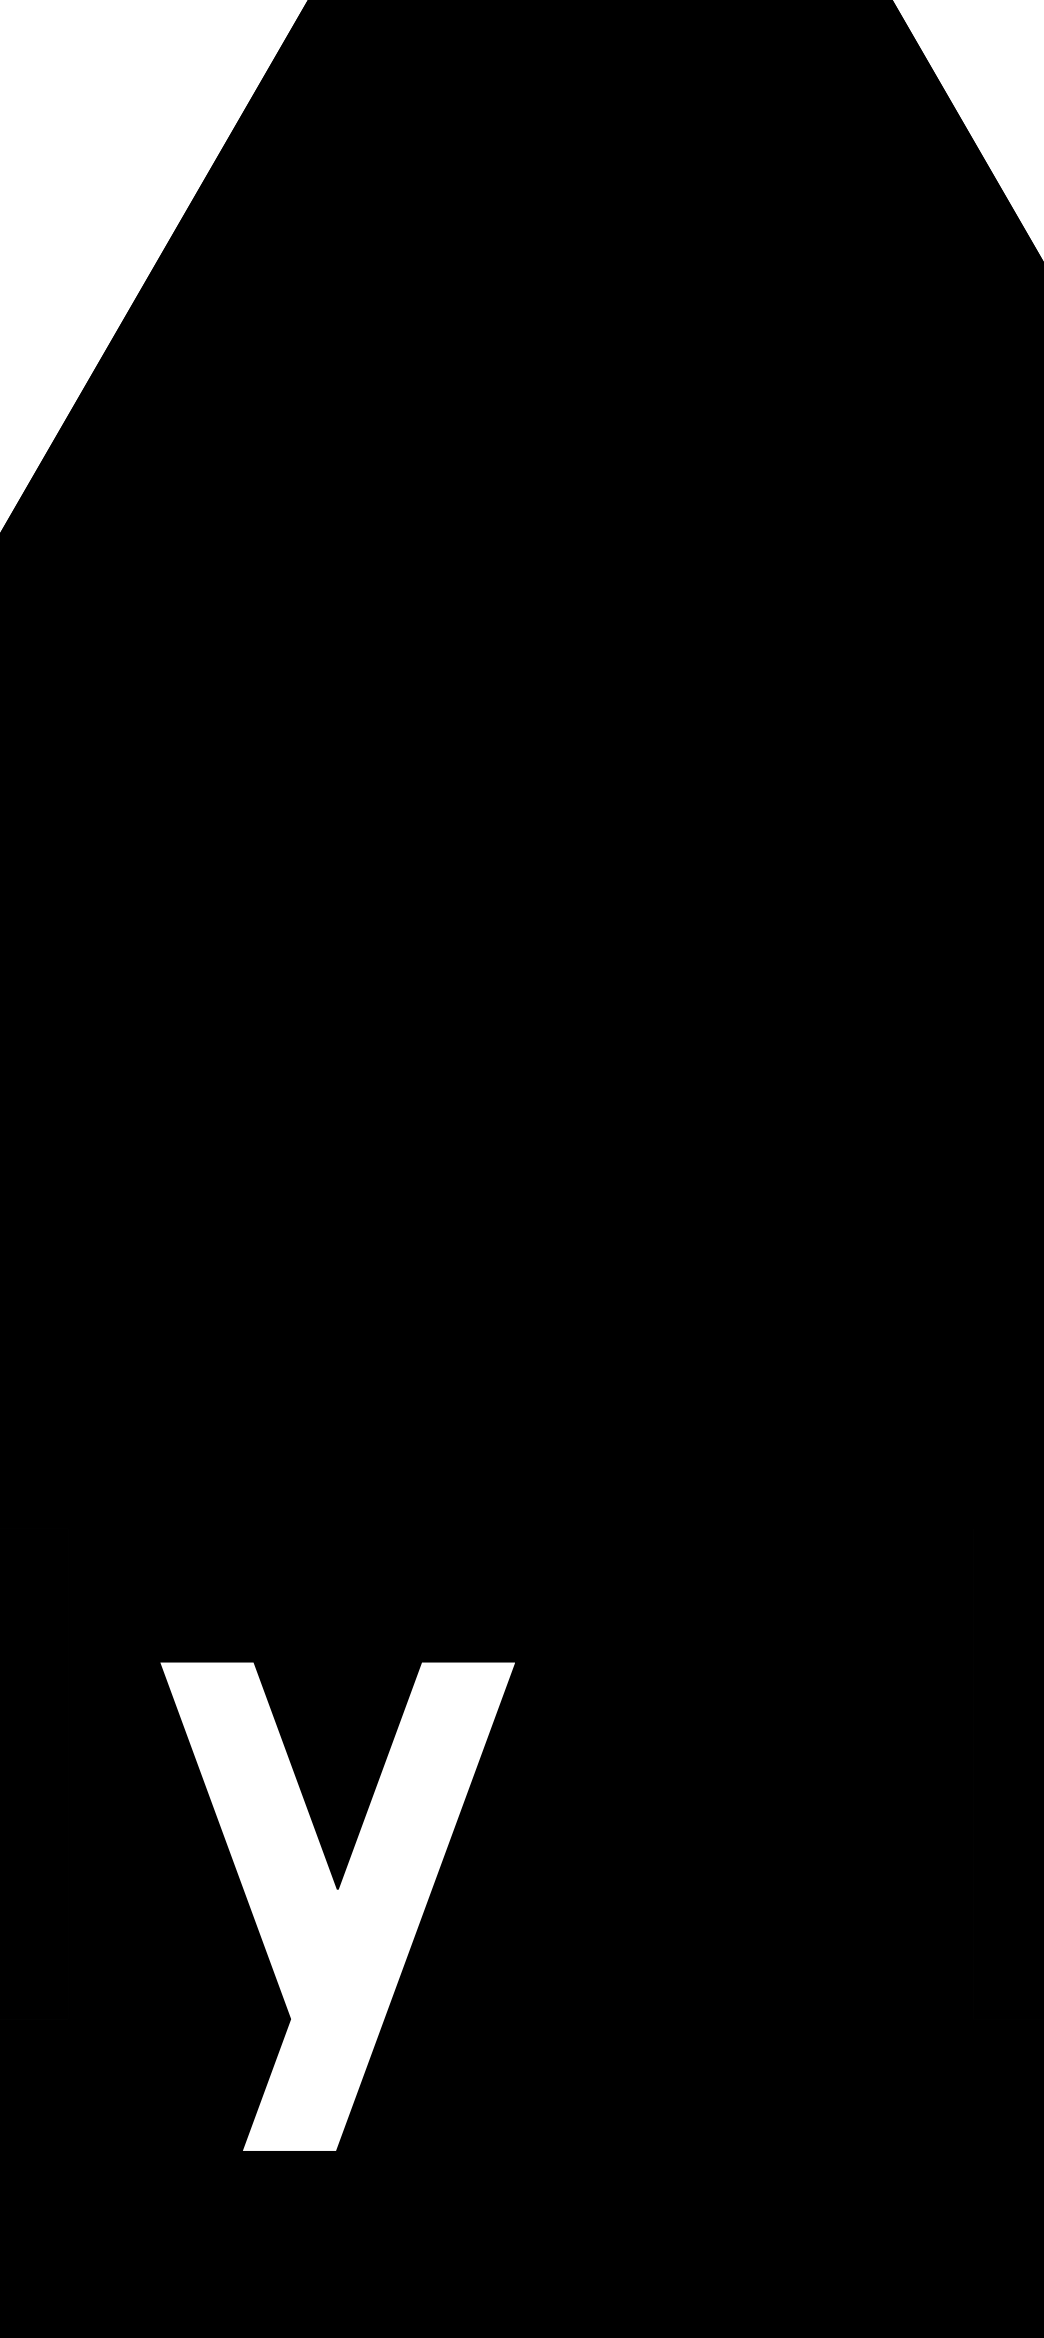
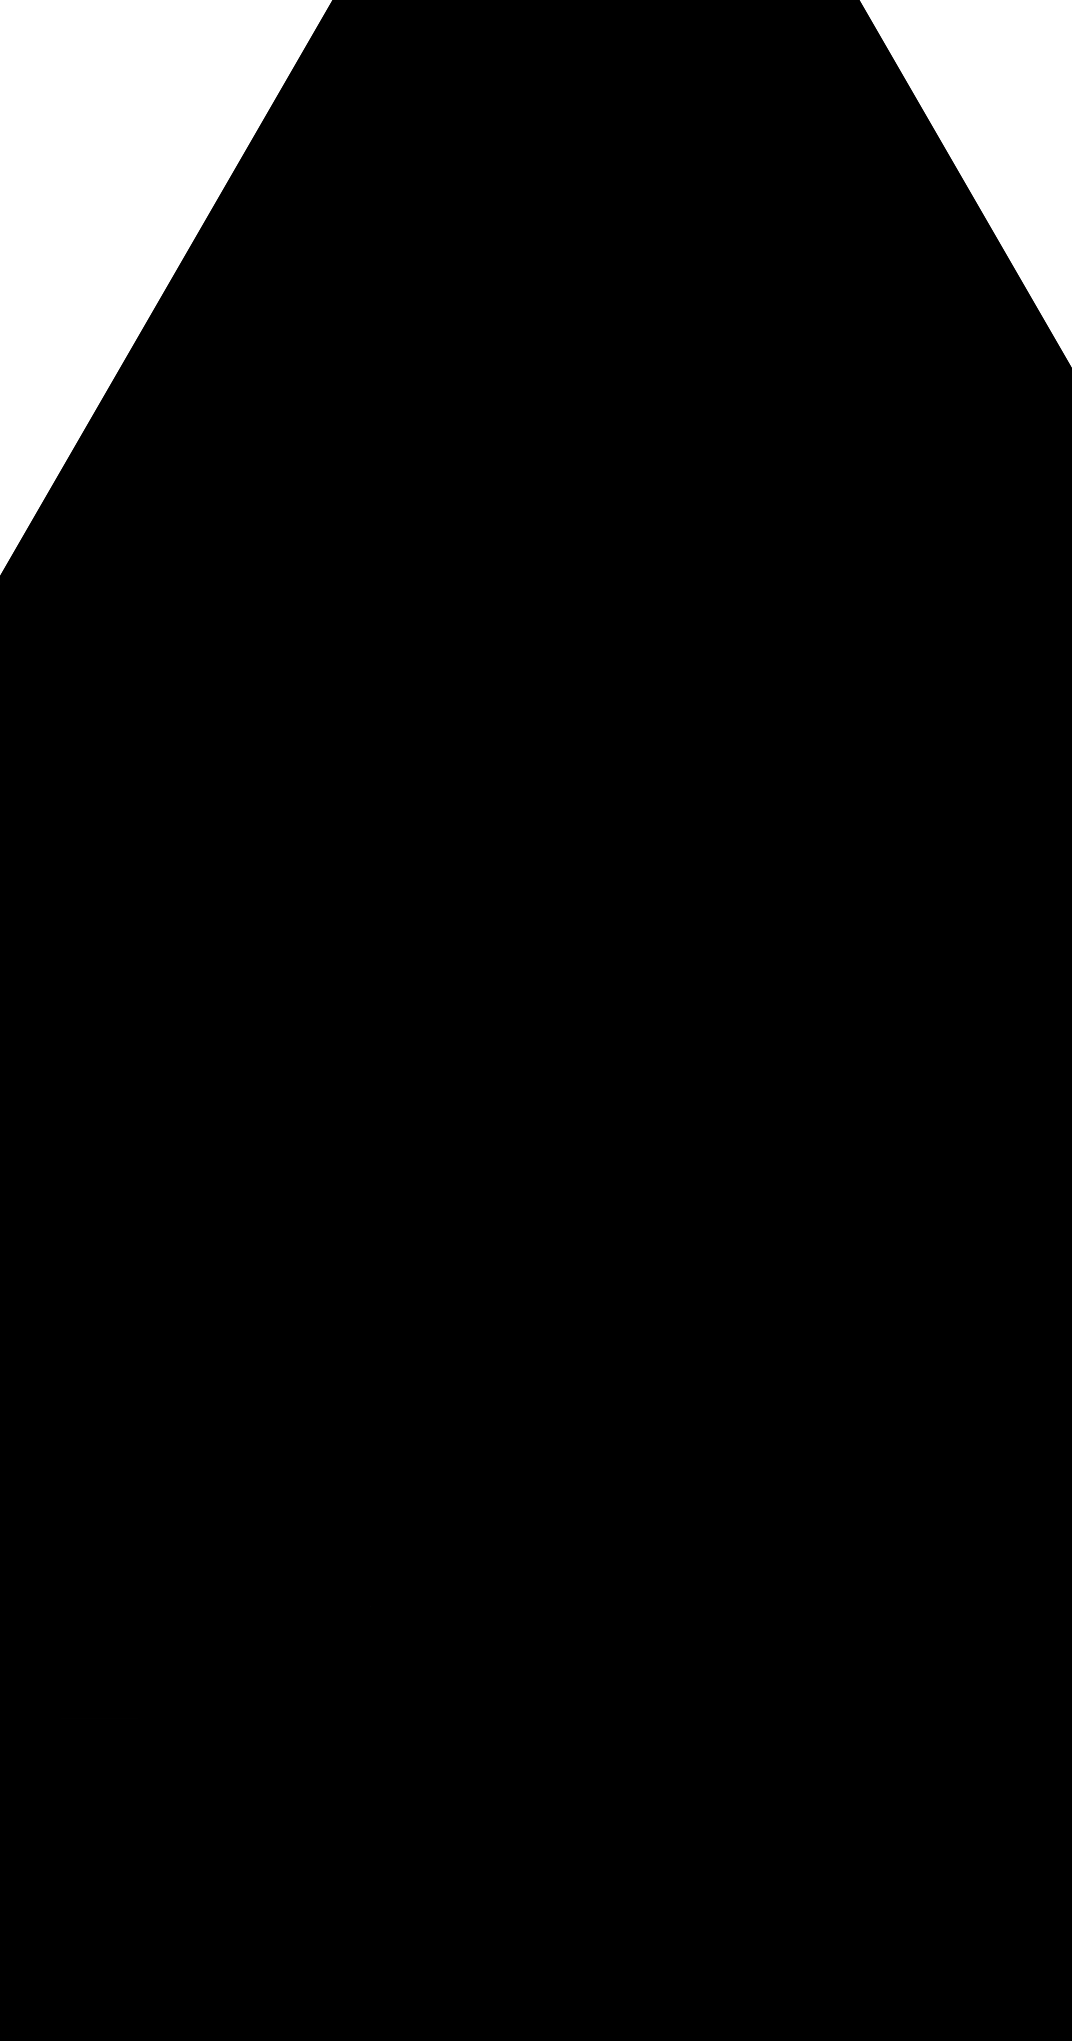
fill: (338, 1906) -> (370, 1621), added

